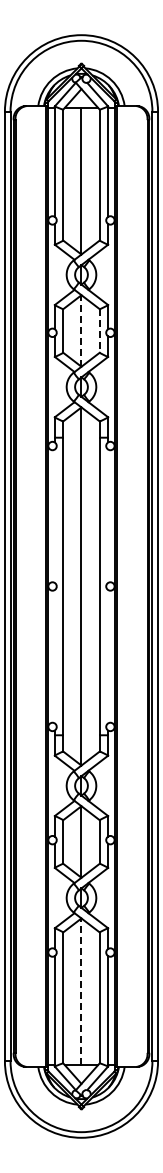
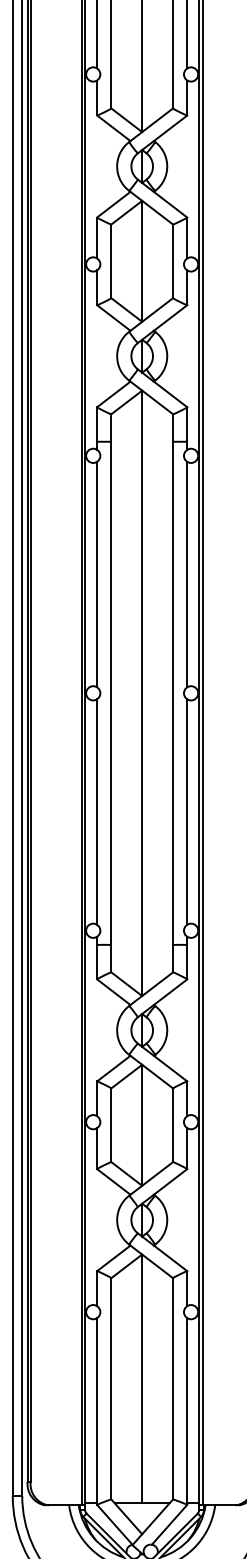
line: (81, 330) -> (142, 260), dashed -> solid
line: (99, 330) -> (172, 260), dashed -> solid
line: (54, 515) -> (96, 573), added
line: (108, 515) -> (187, 573), added
line: (54, 656) -> (96, 811), added
line: (108, 656) -> (187, 811), added
line: (81, 991) -> (142, 1378), dashed -> solid

